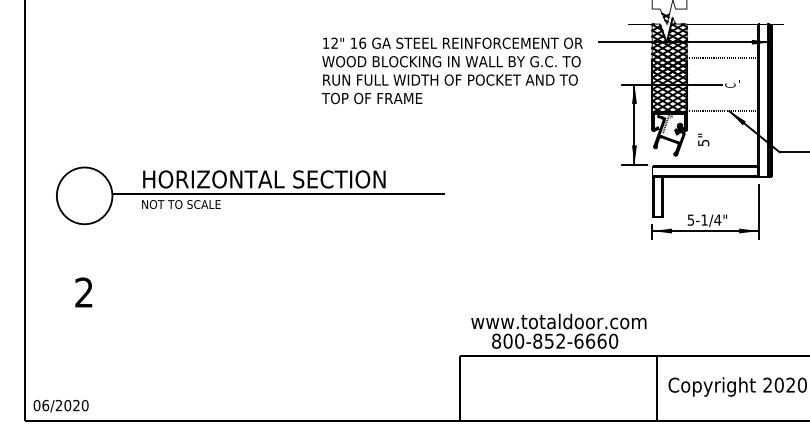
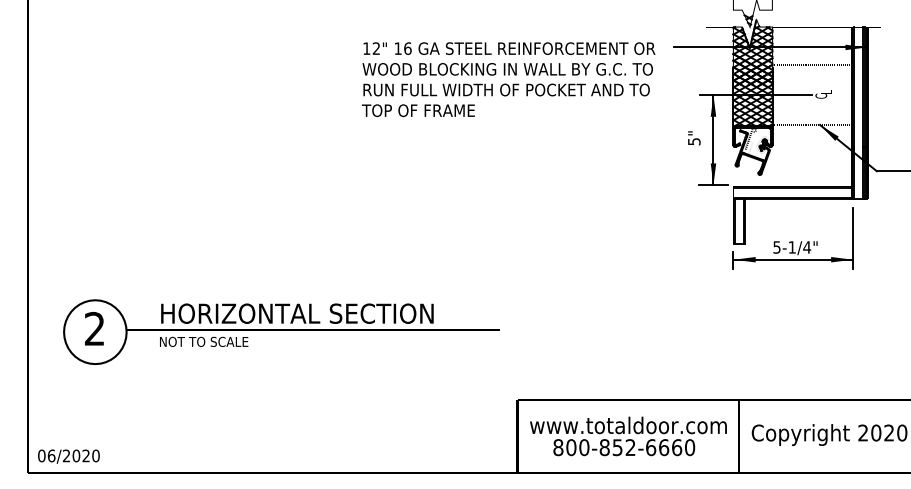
text: (703, 140) -> (694, 138), moved
text: (250, 196) -> (281, 332), moved
text: (558, 331) -> (628, 436), moved

